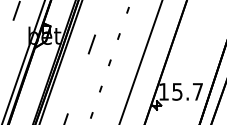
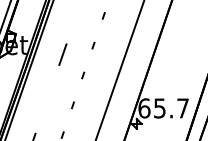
text: (163, 91) -> (144, 108), 15.7 -> 65.7

